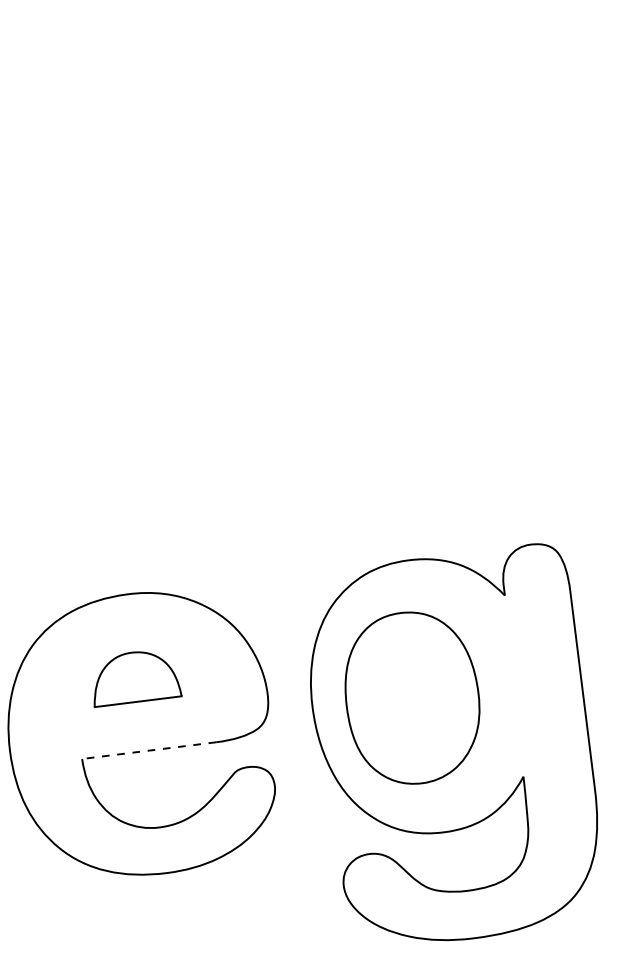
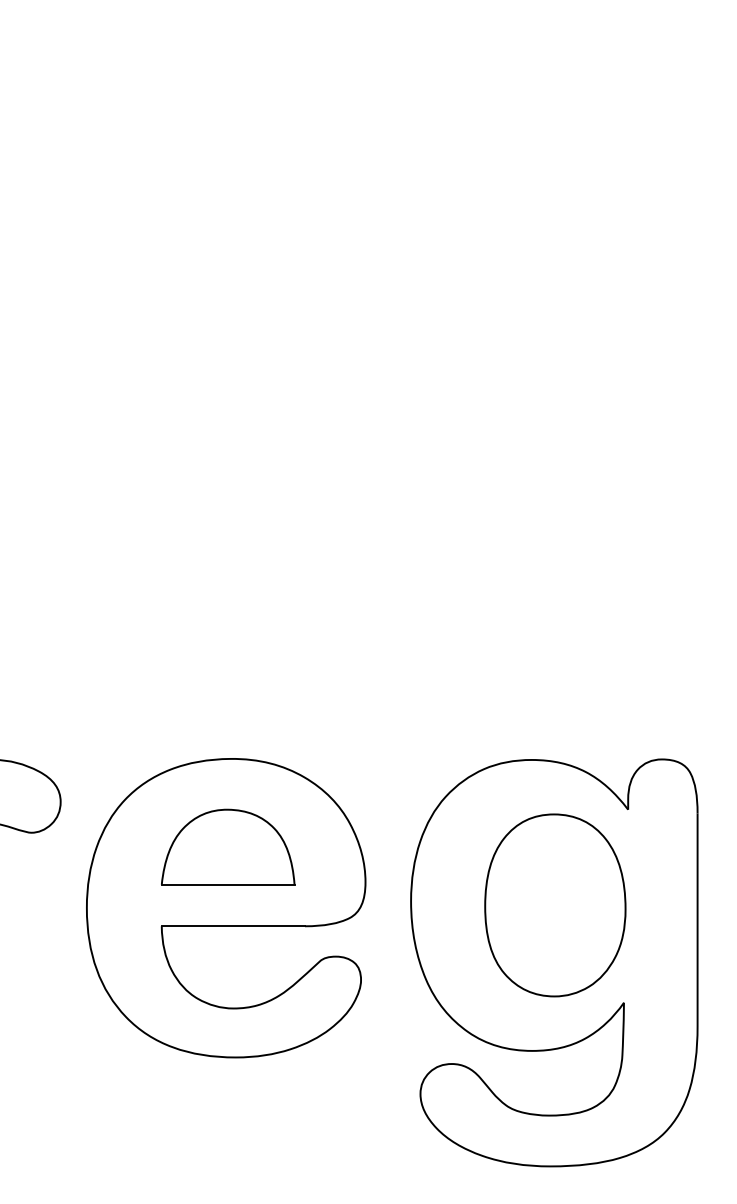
part: (135, 676) -> (228, 846), size x1.43
part: (412, 698) -> (555, 905), moved
line: (149, 750) -> (233, 926), dashed -> solid

